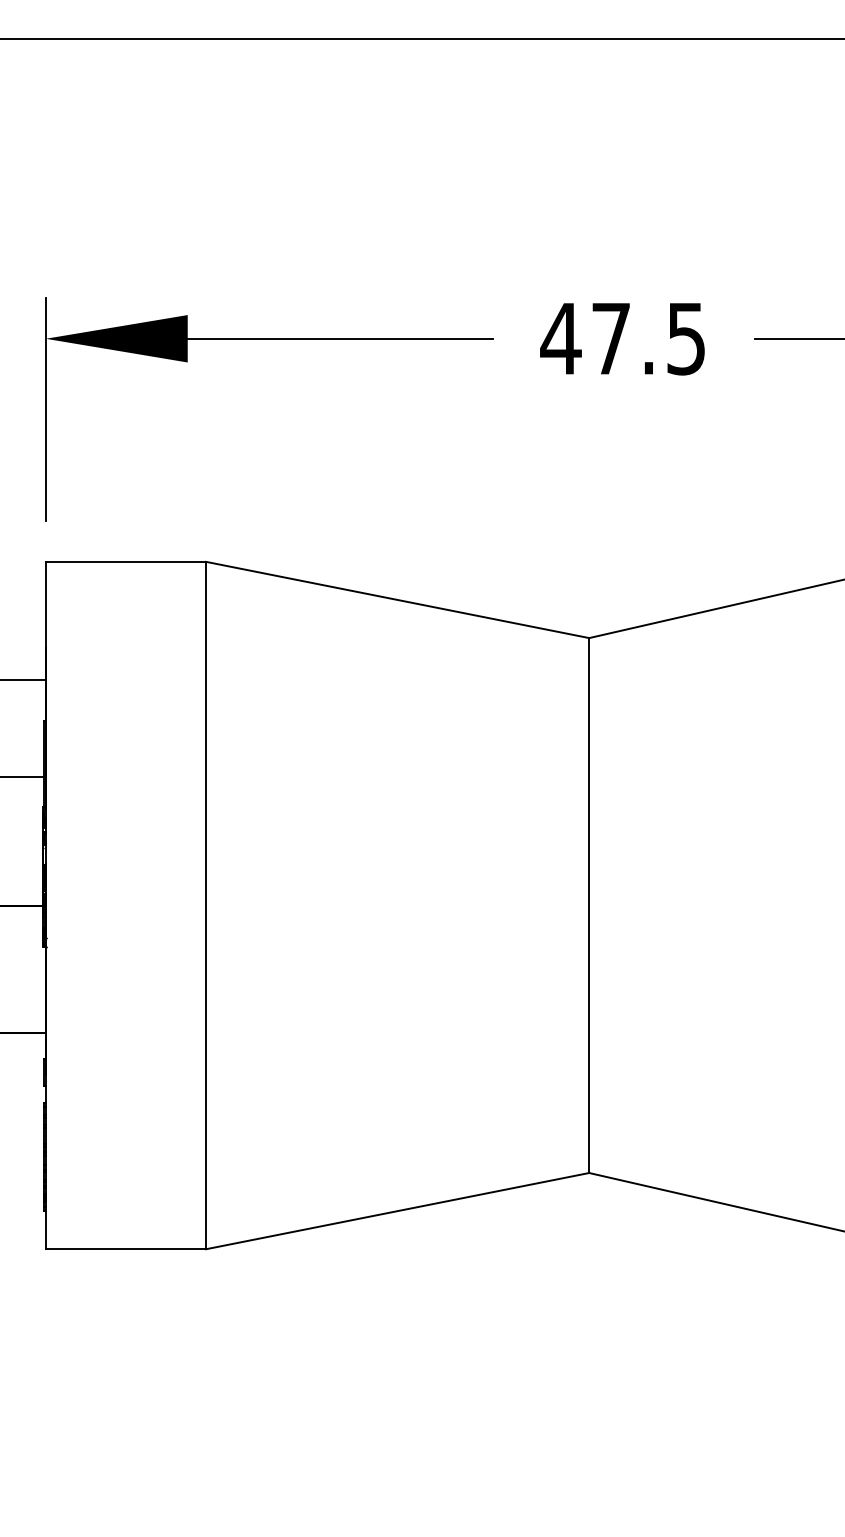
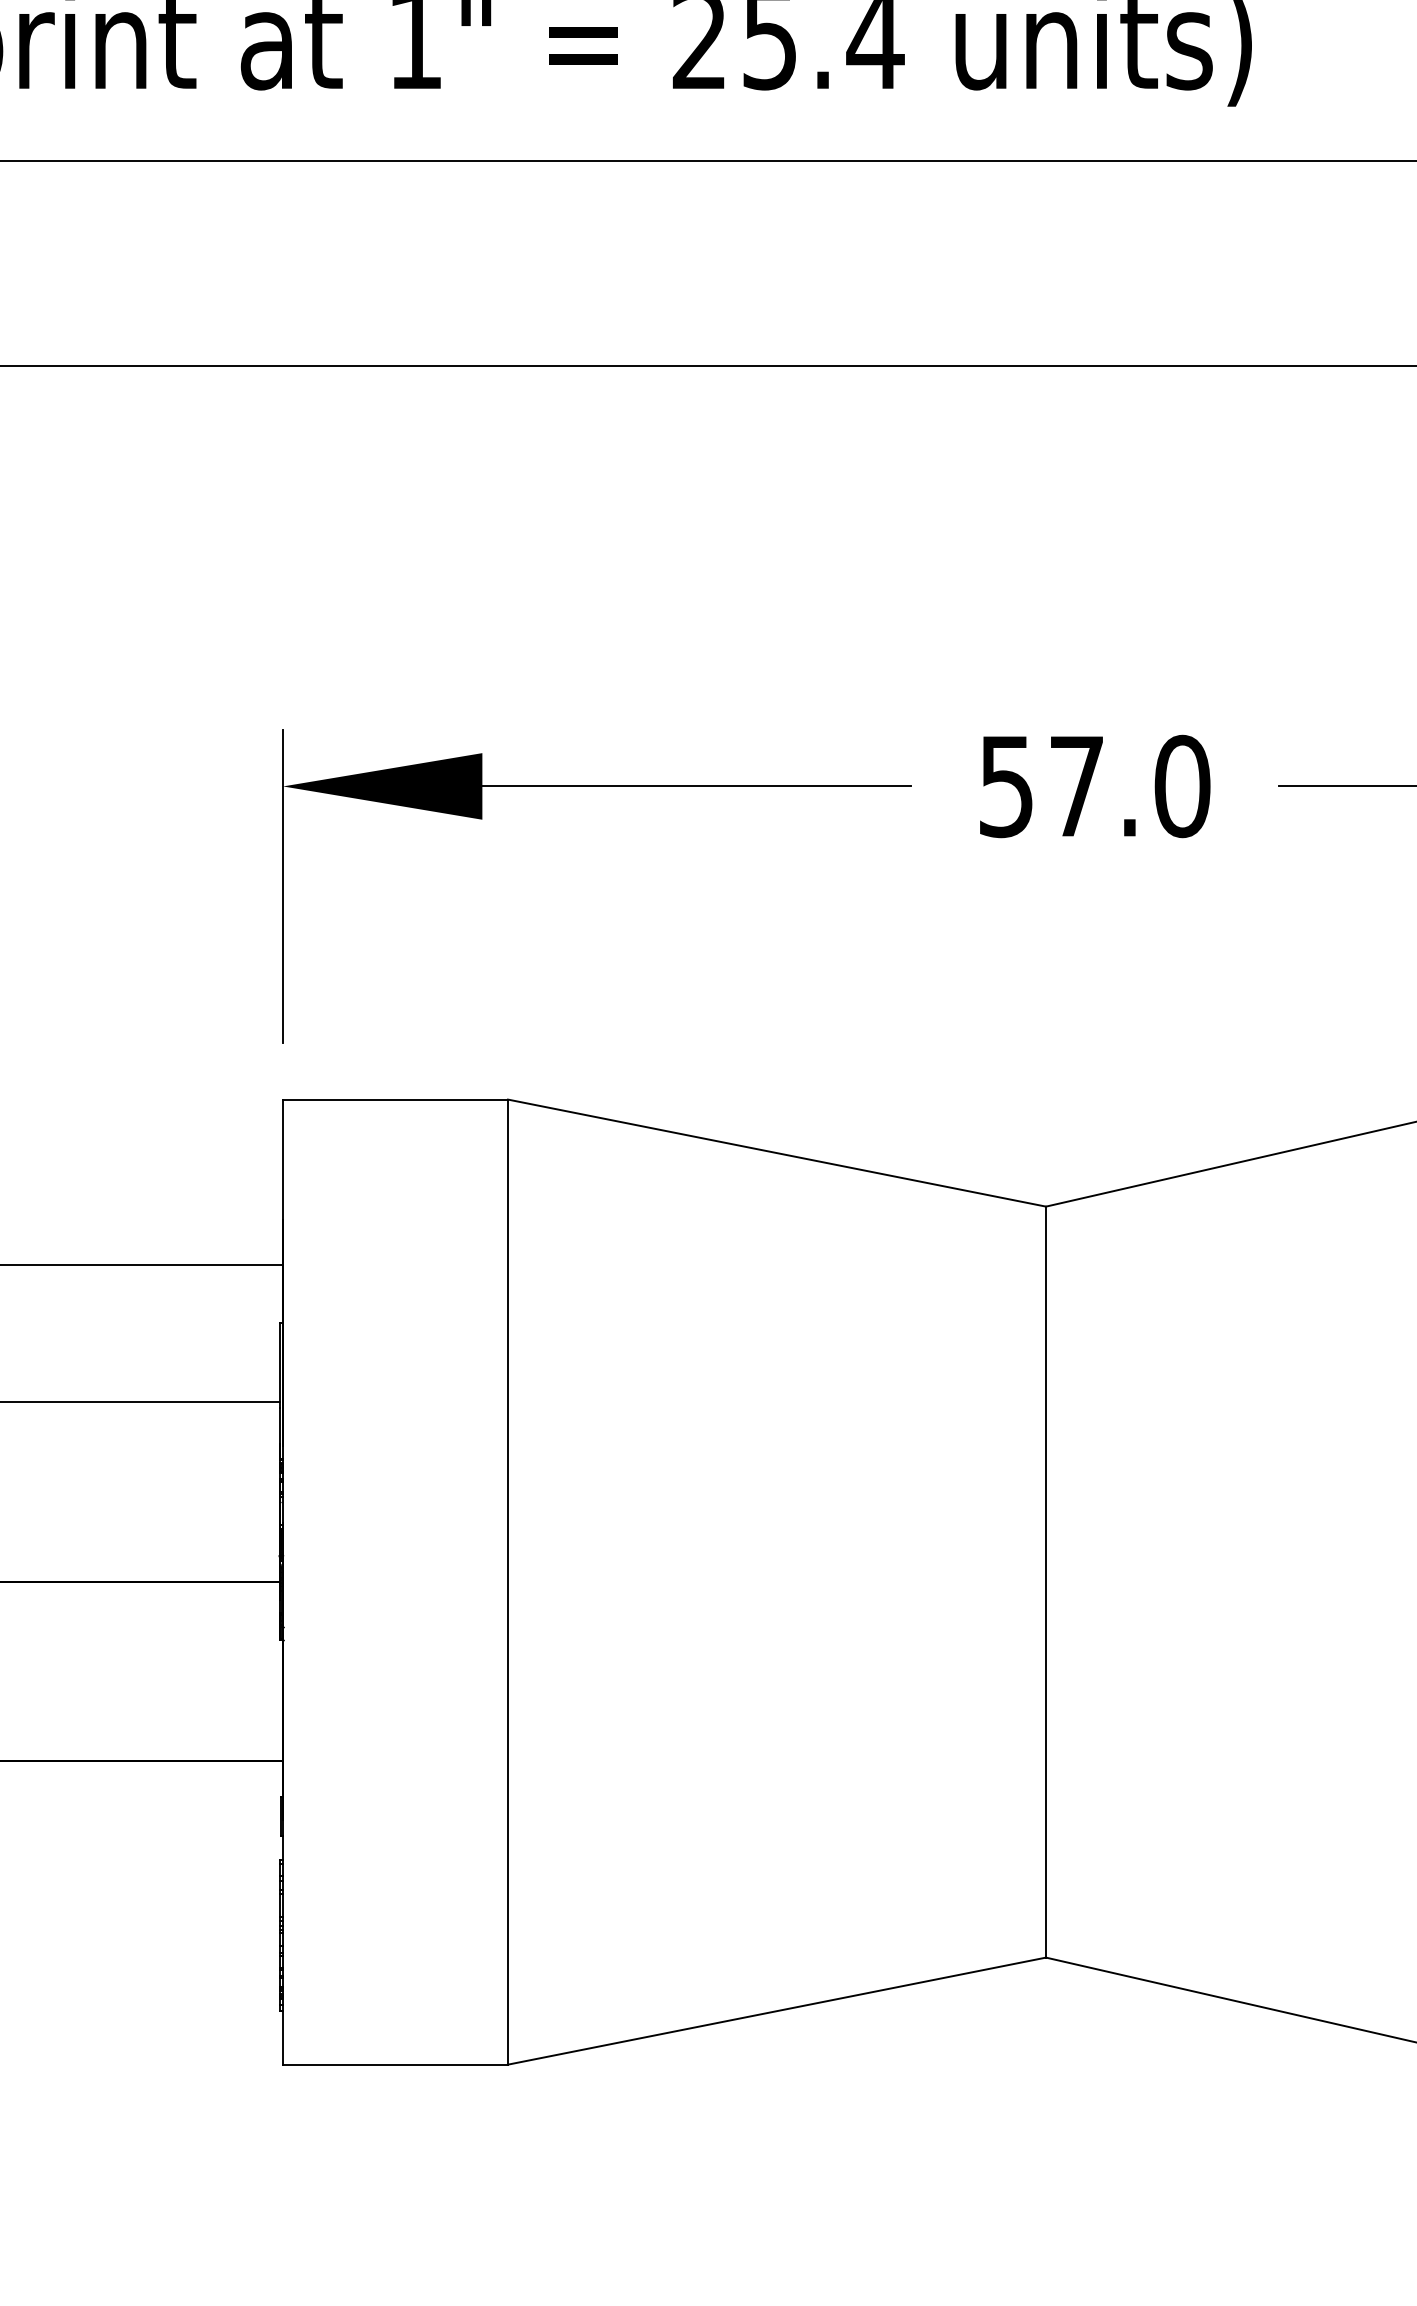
text: (623, 338) -> (1093, 786), 47.5 -> 57.0

